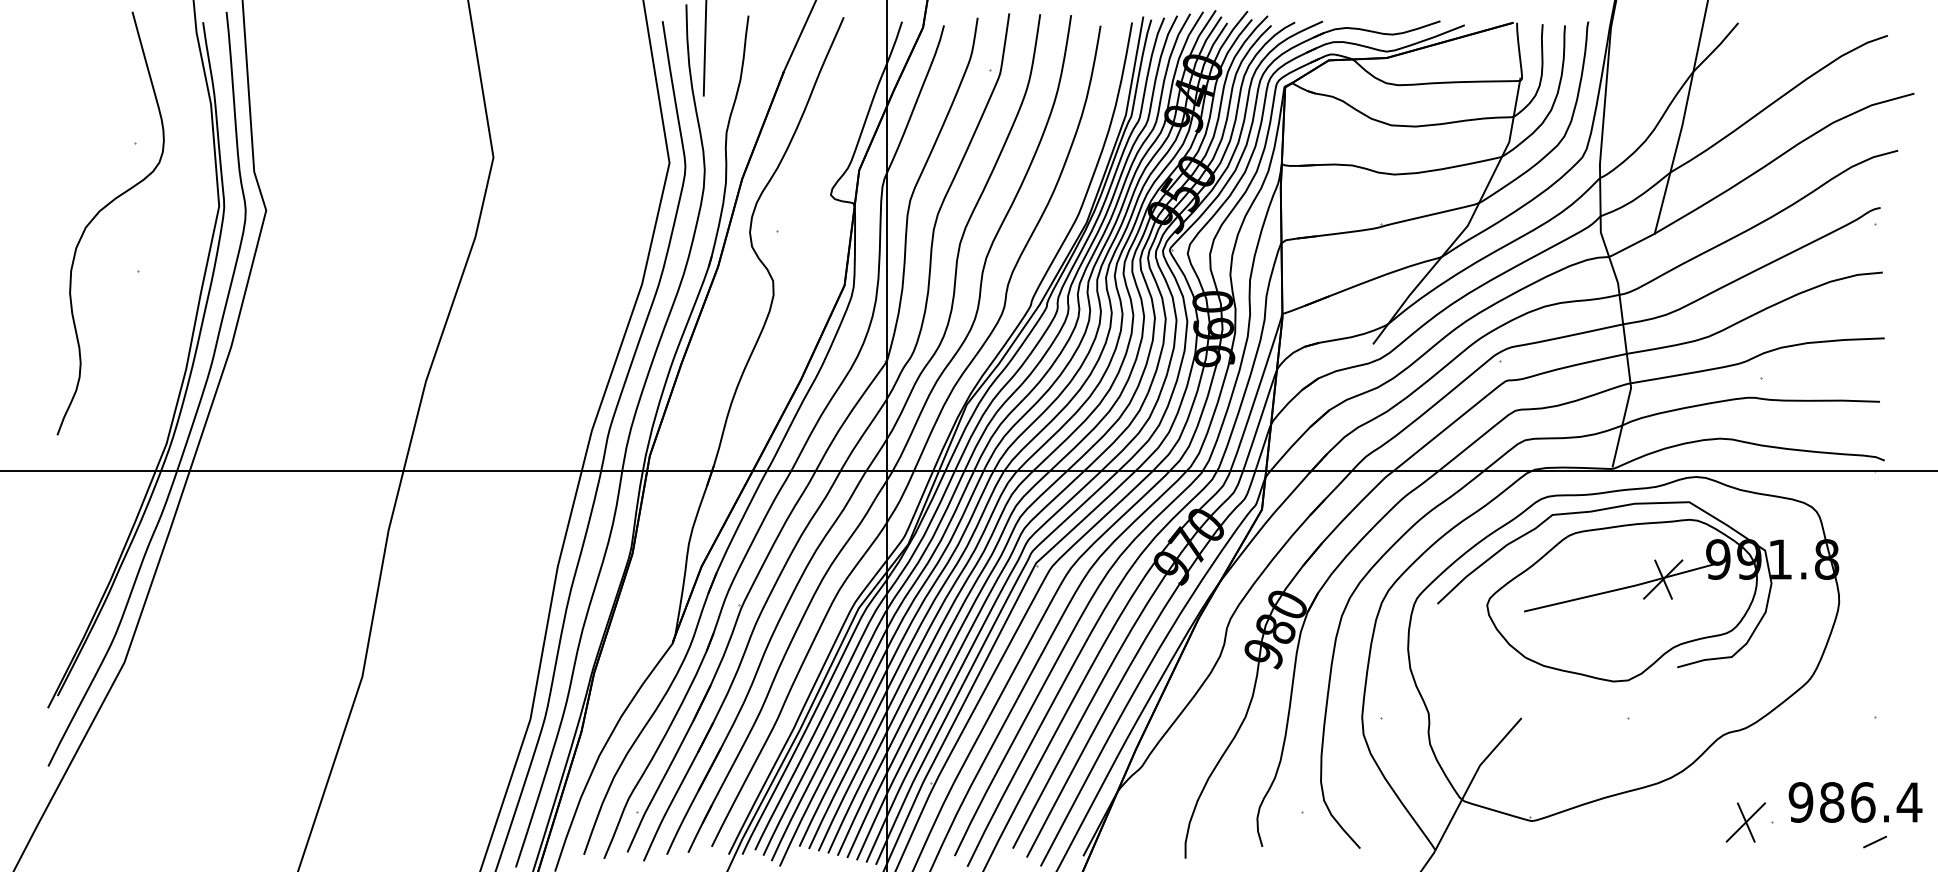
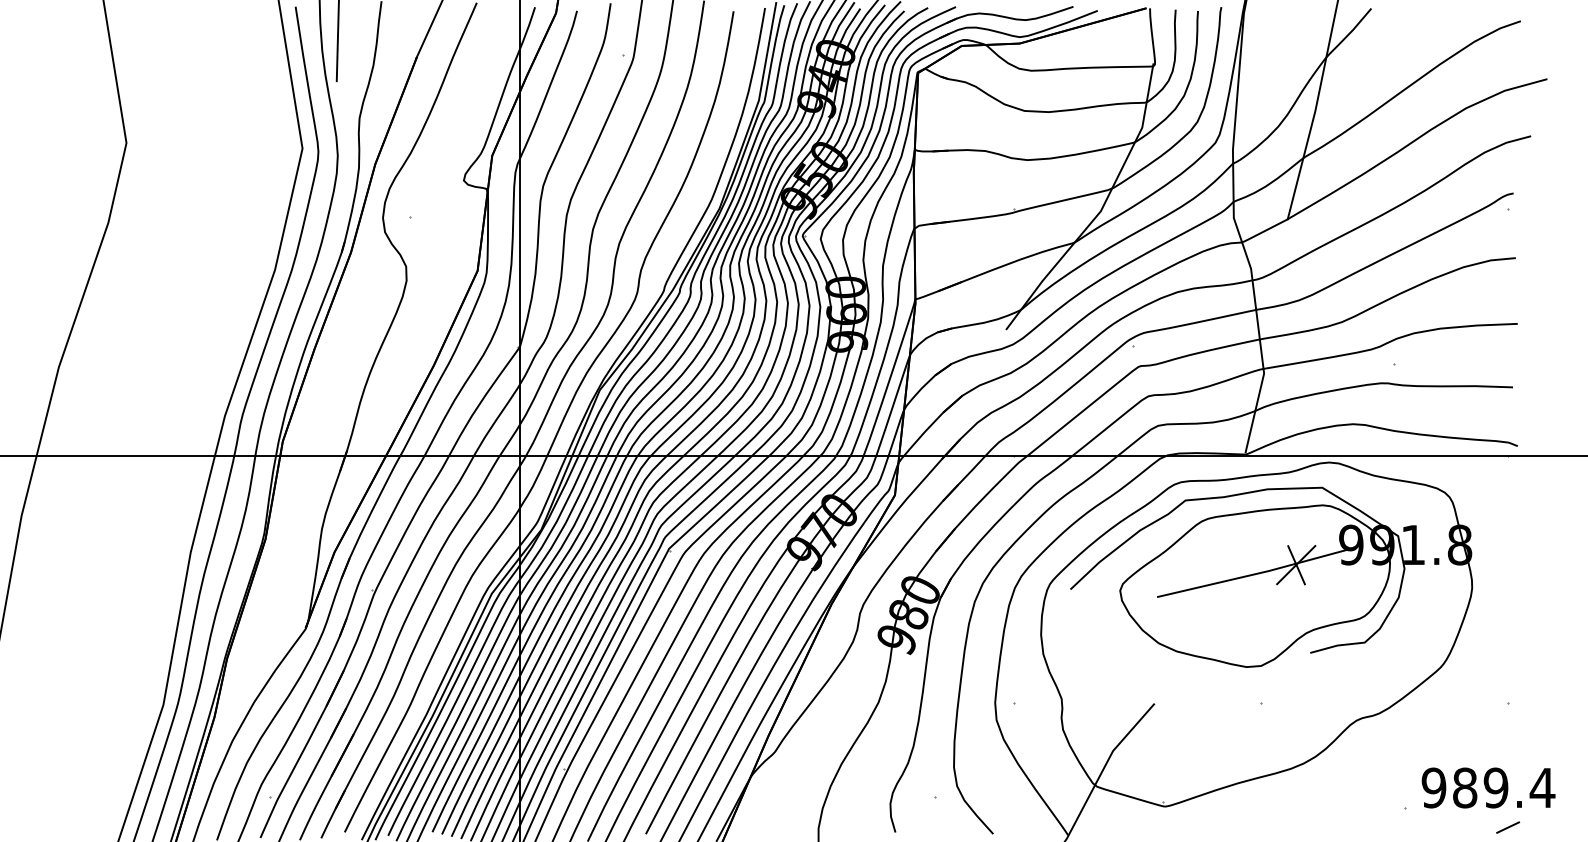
text: (1862, 802) -> (1495, 788), 986.4 -> 989.4
part: (1745, 822) -> (1378, 808), removed

